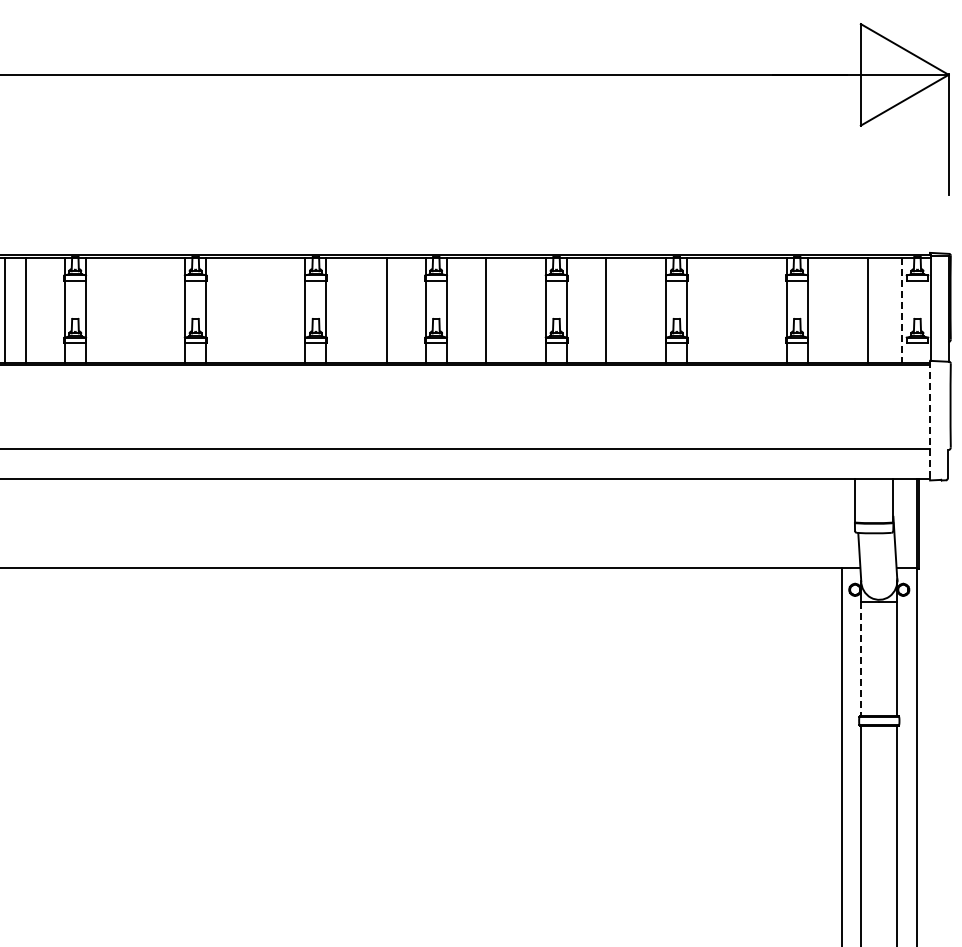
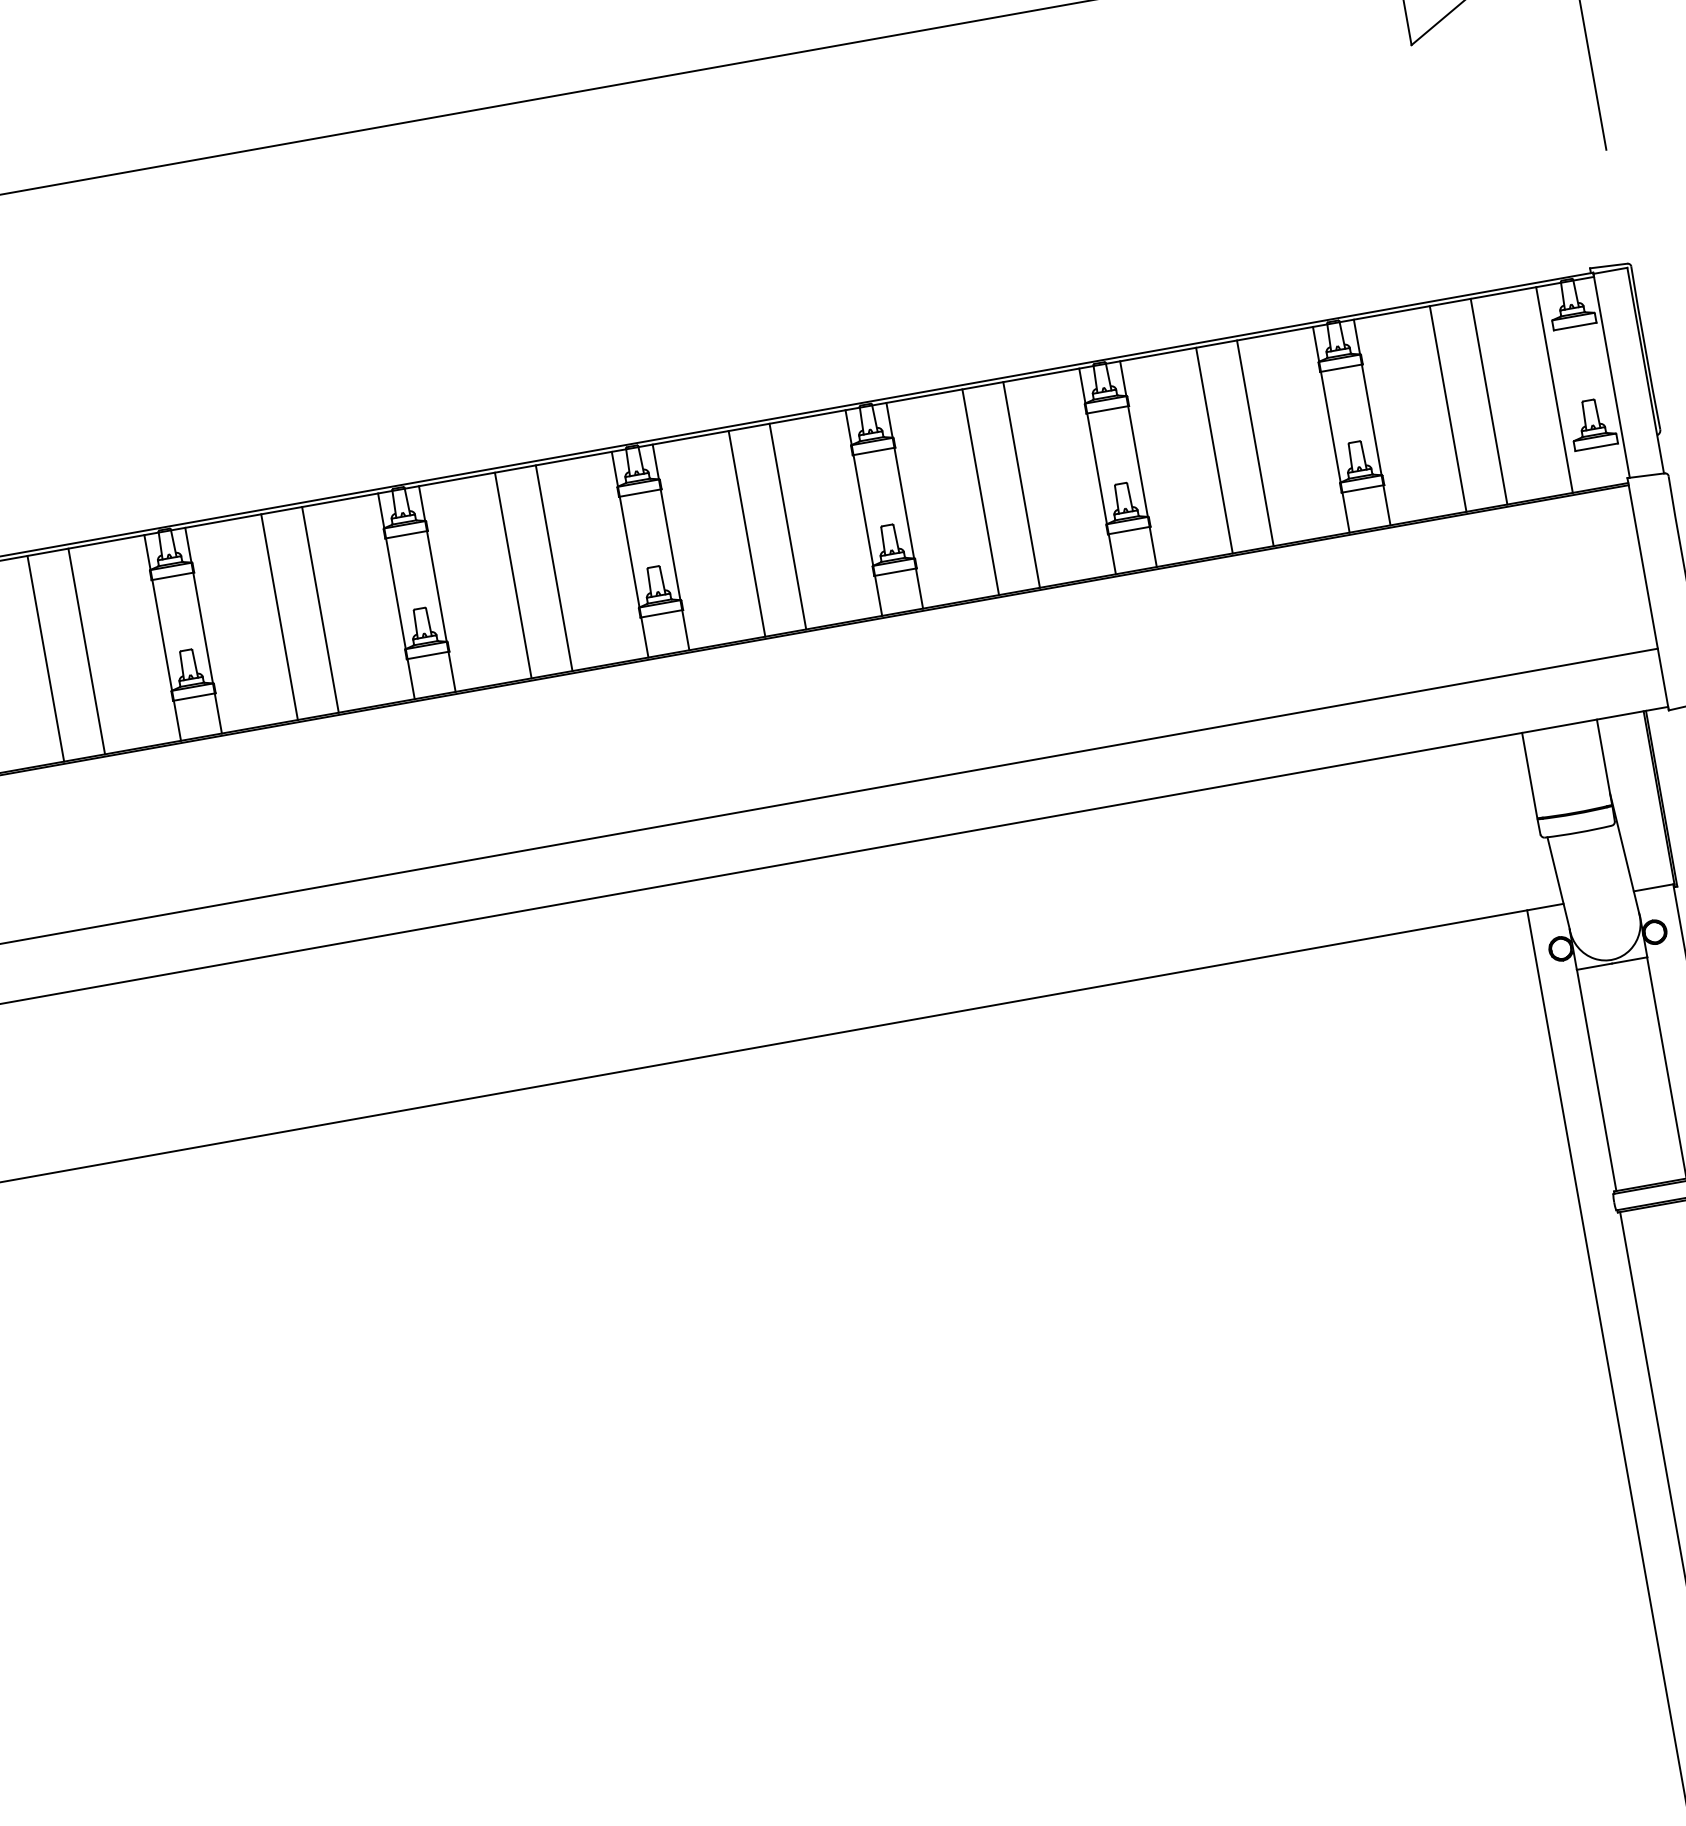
line: (124, 310) -> (45, 659), added
line: (145, 310) -> (85, 651), added
line: (245, 310) -> (280, 617), added
line: (266, 310) -> (320, 609), added
line: (365, 310) -> (513, 575), added
line: (506, 310) -> (787, 526), added
line: (627, 310) -> (1022, 484), added
line: (726, 310) -> (1214, 450), added
line: (747, 310) -> (1255, 443), added
line: (846, 310) -> (1447, 409), added
line: (901, 310) -> (1554, 390), dashed -> solid
line: (930, 420) -> (1648, 593), dashed -> solid
line: (861, 658) -> (1597, 1080), dashed -> solid

